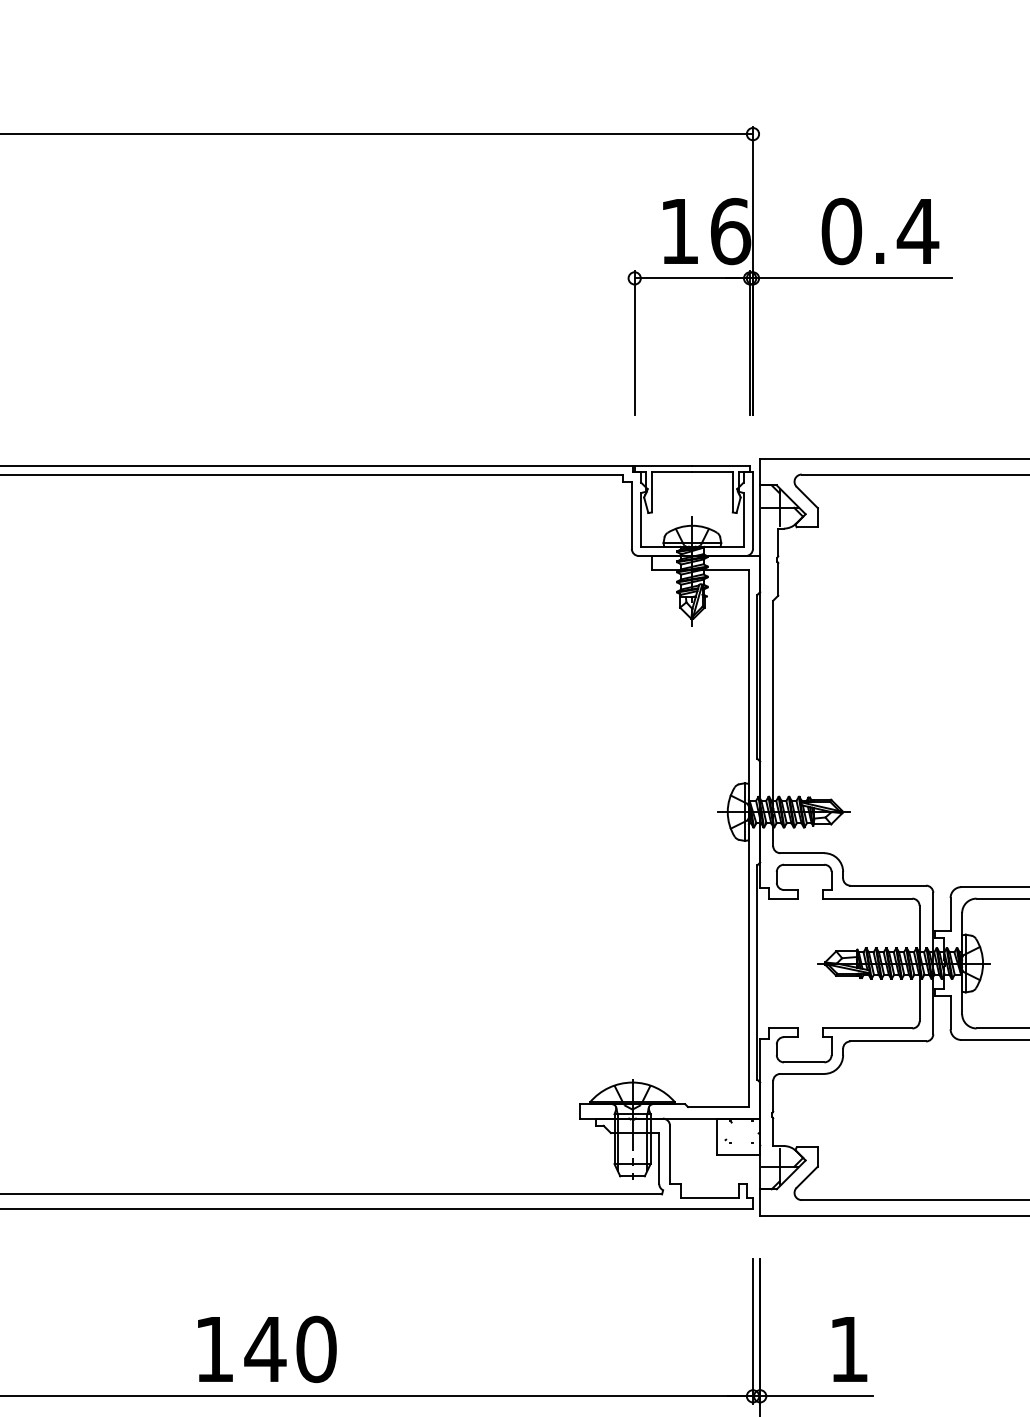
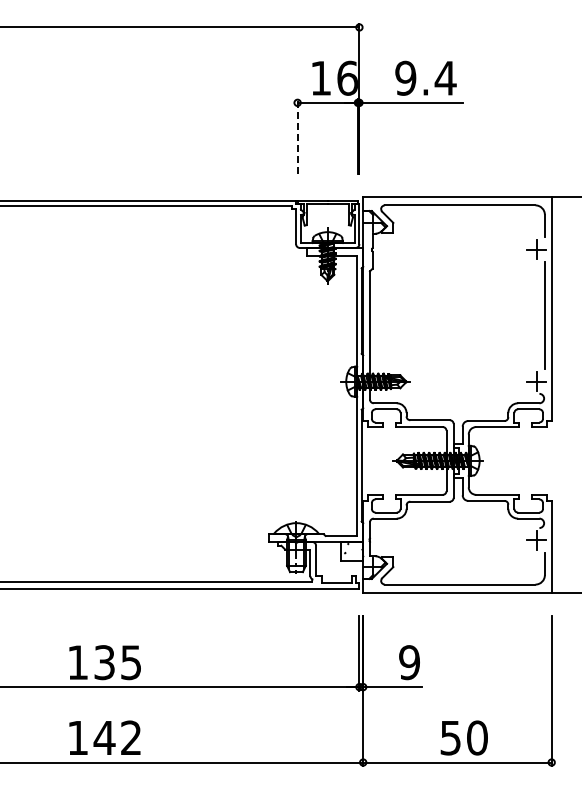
text: (841, 231) -> (405, 78), 0.4 -> 9.4
line: (634, 342) -> (297, 136), solid -> dashed
text: (290, 1349) -> (117, 662), 140 -> 135
text: (848, 1349) -> (409, 662), 1 -> 9

